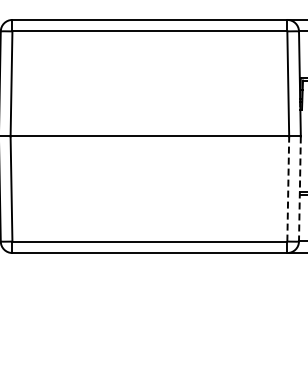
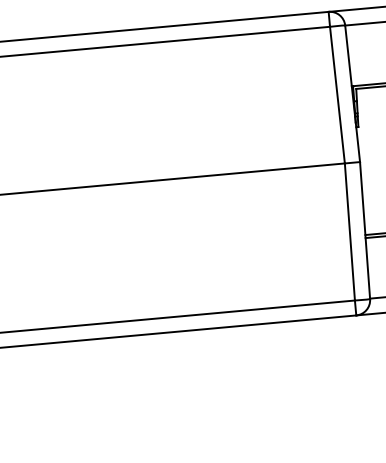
line: (288, 189) -> (350, 232), dashed -> solid
line: (299, 189) -> (364, 231), dashed -> solid

